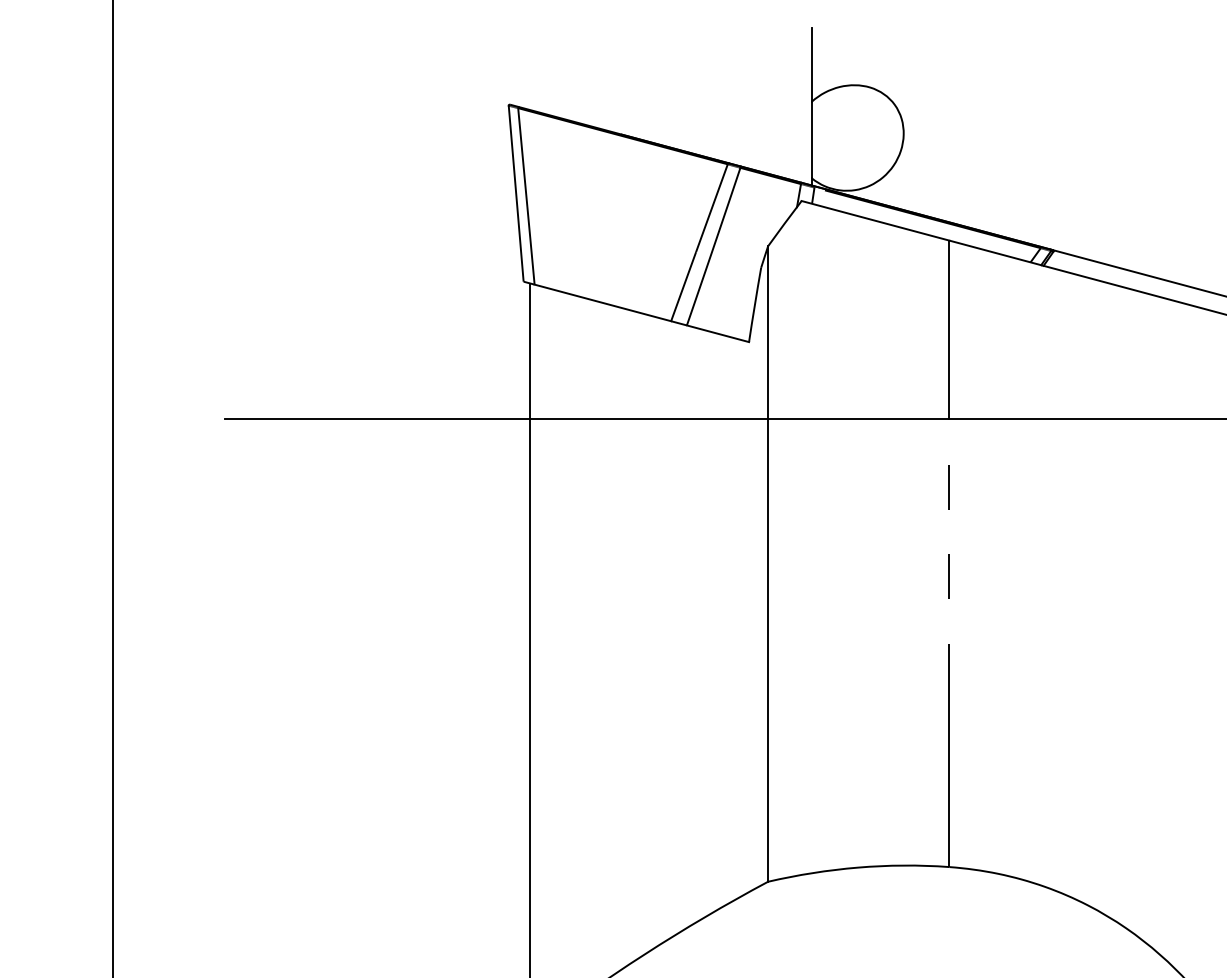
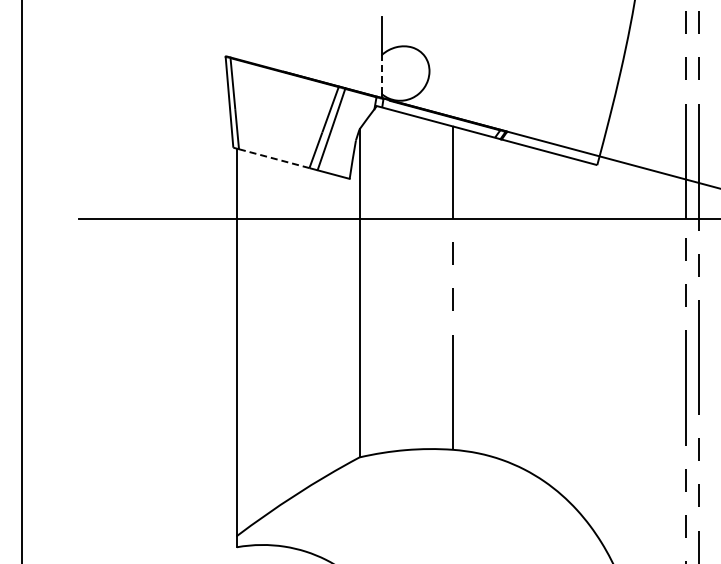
line: (812, 139) -> (382, 74), solid -> dashed
line: (601, 302) -> (273, 158), solid -> dashed

